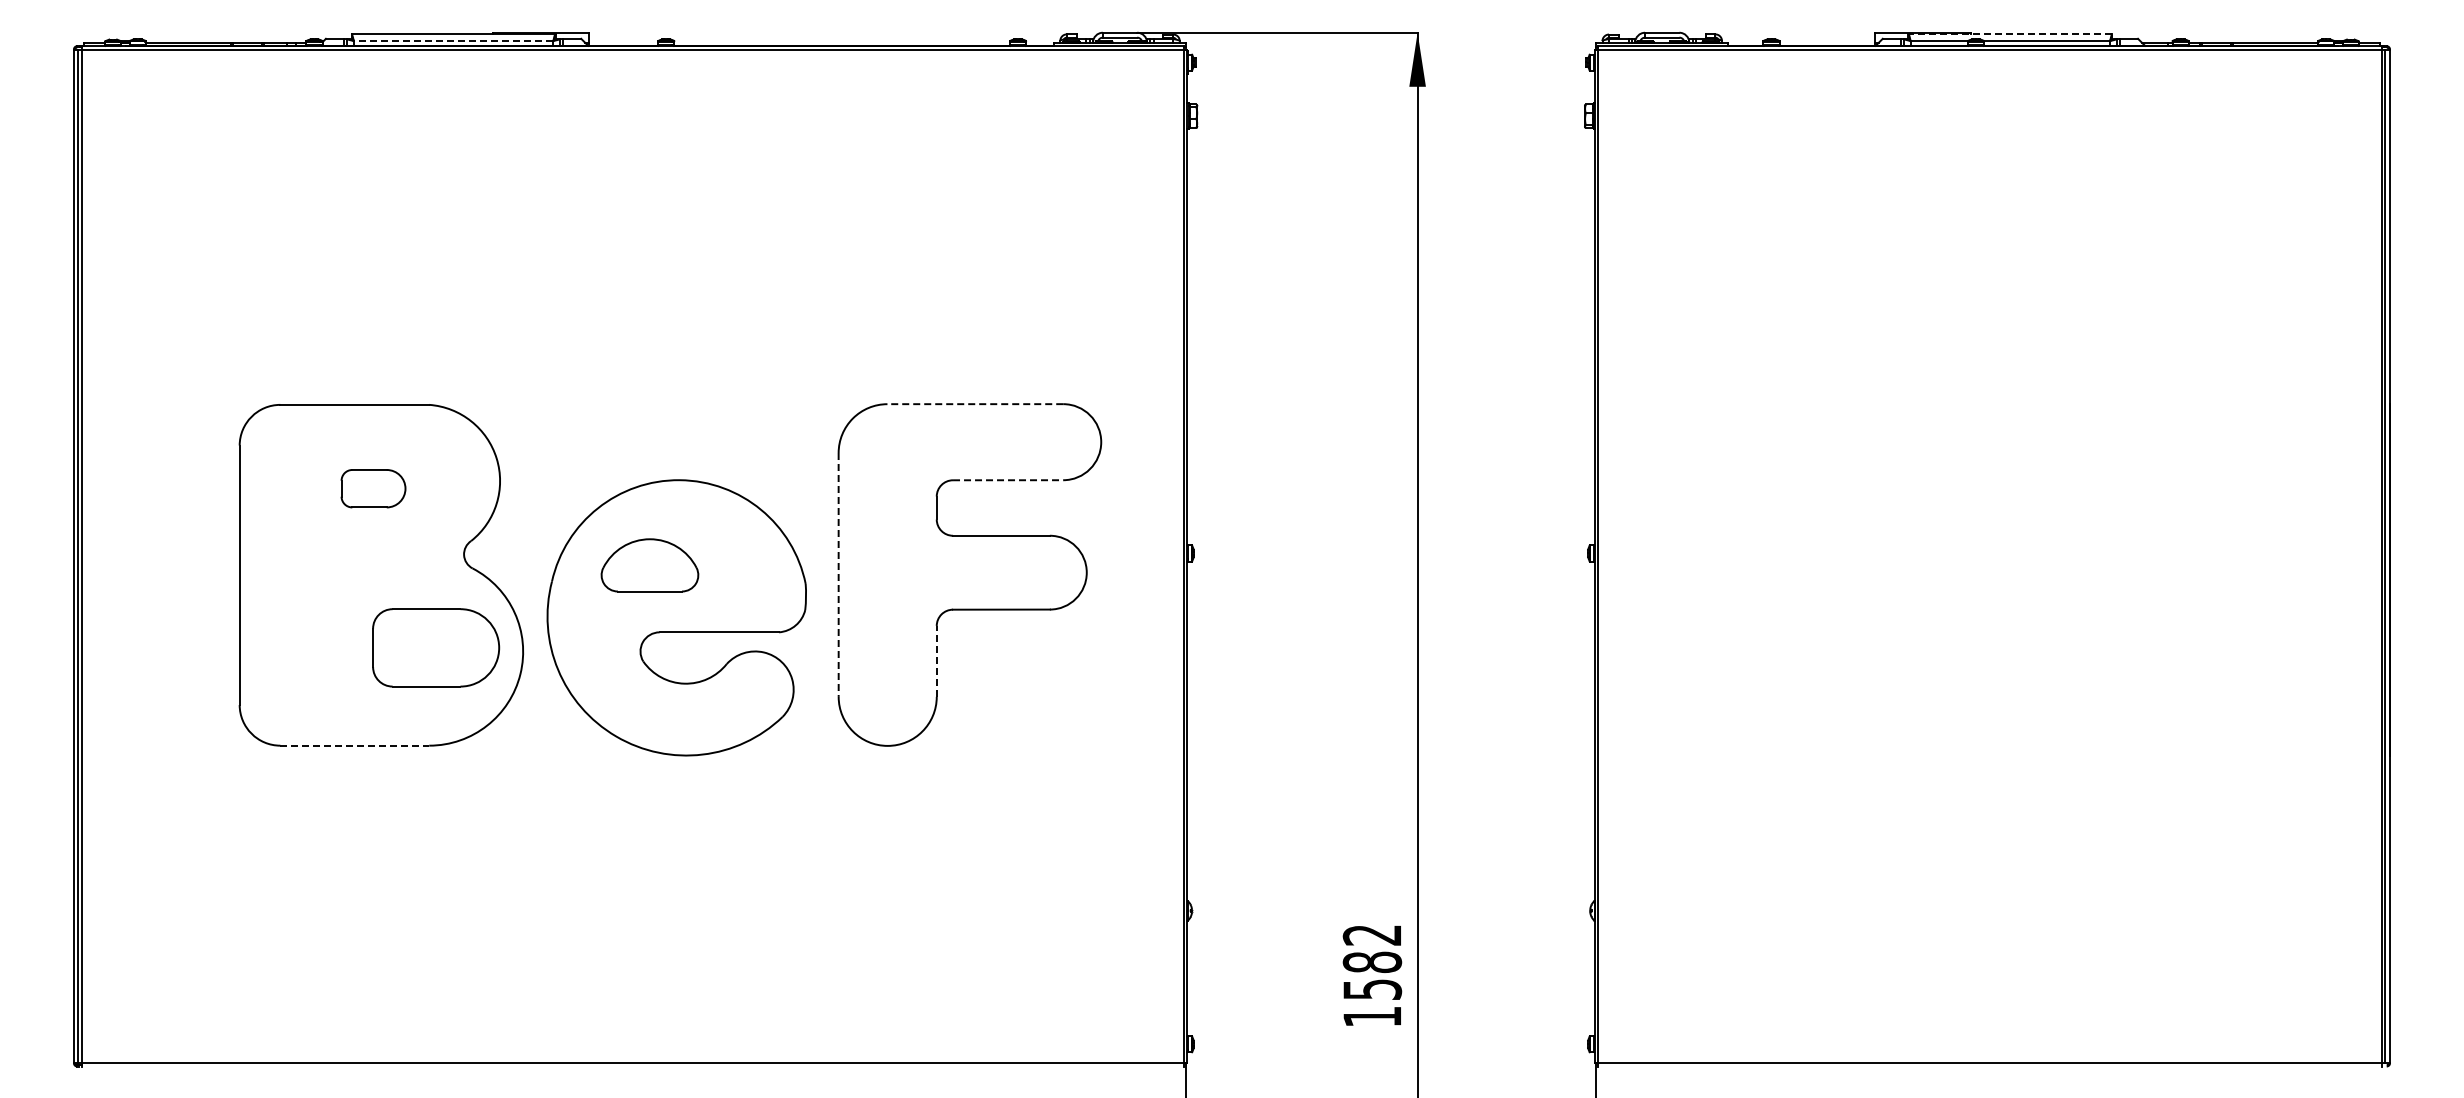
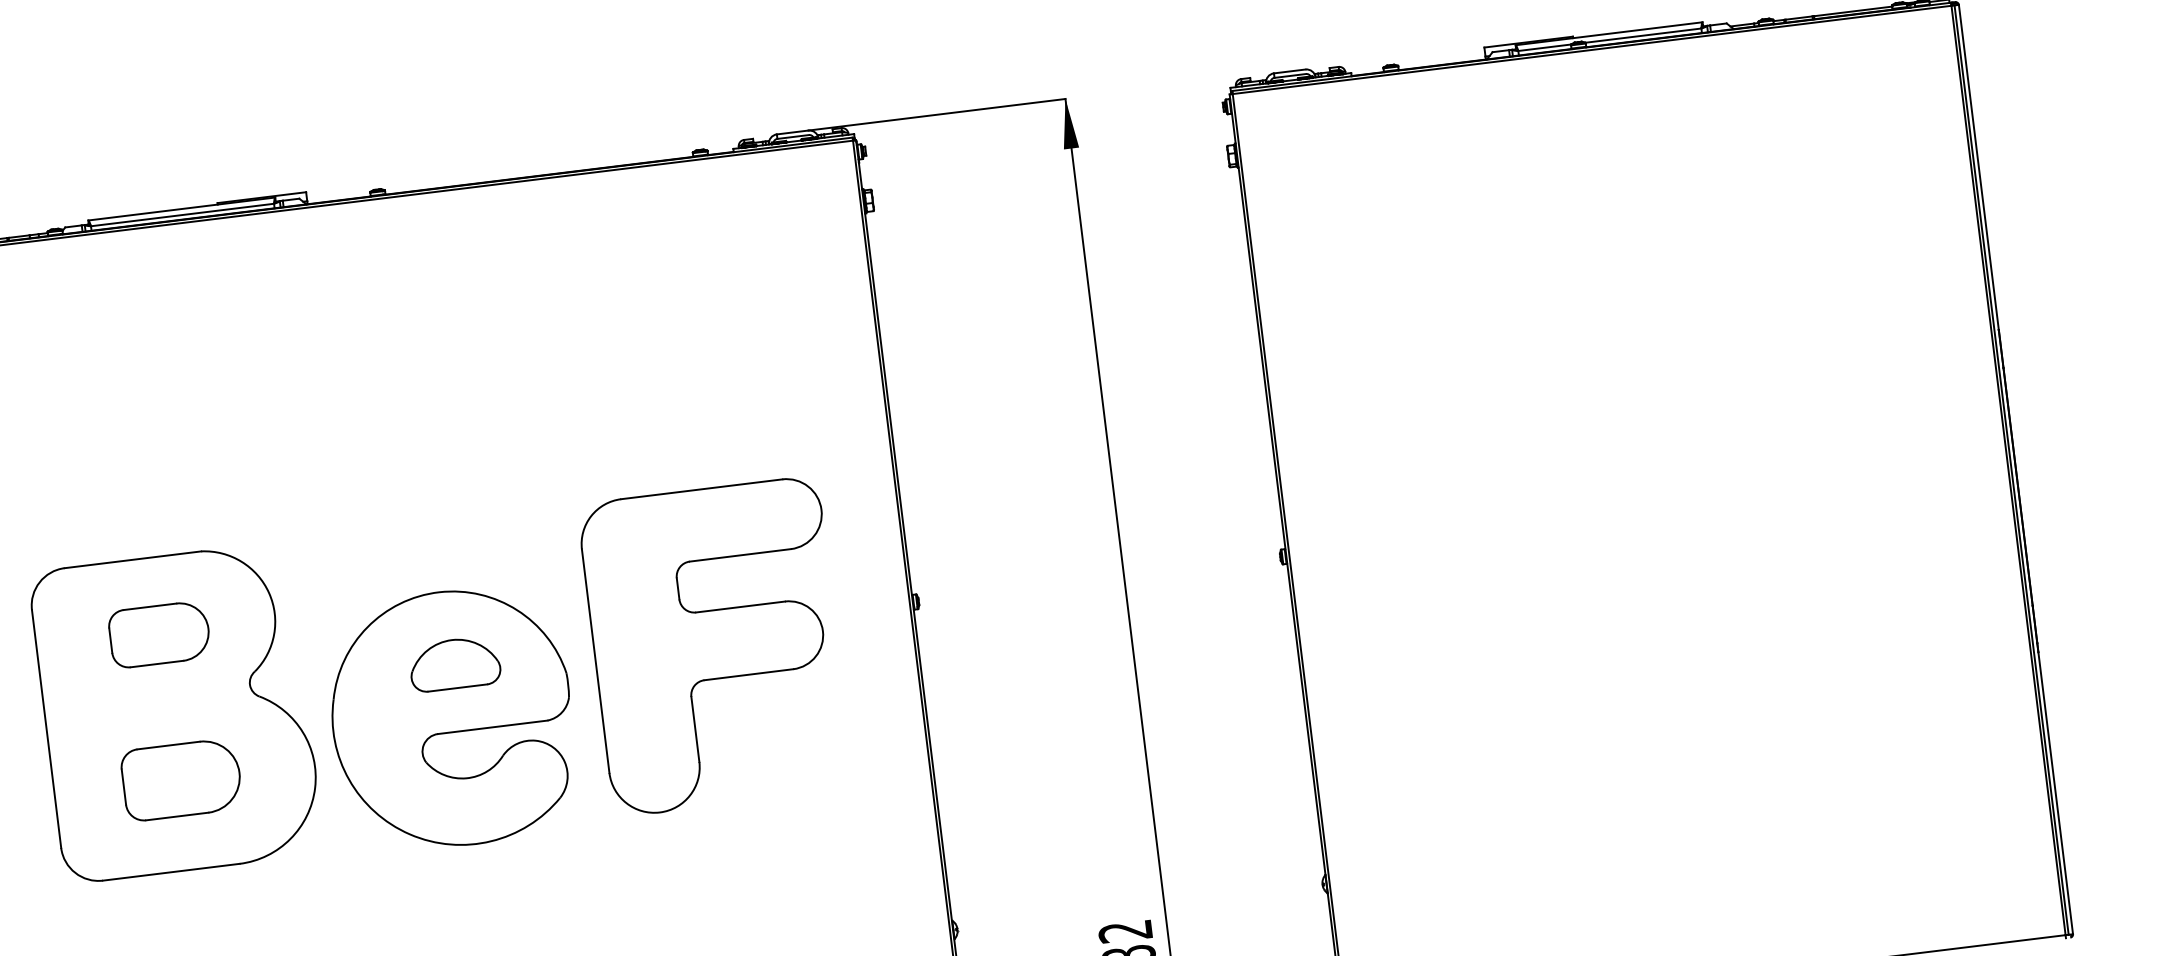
line: (2010, 34) -> (1609, 33), dashed -> solid
line: (453, 40) -> (182, 214), dashed -> solid
line: (975, 404) -> (701, 489), dashed -> solid
line: (1008, 480) -> (740, 555), dashed -> solid
part: (373, 488) -> (159, 634), size x1.67
part: (649, 565) -> (454, 664), moved
line: (838, 574) -> (595, 660), dashed -> solid
part: (436, 647) -> (181, 779), moved
line: (936, 660) -> (695, 728), dashed -> solid
line: (355, 745) -> (171, 872), dashed -> solid

